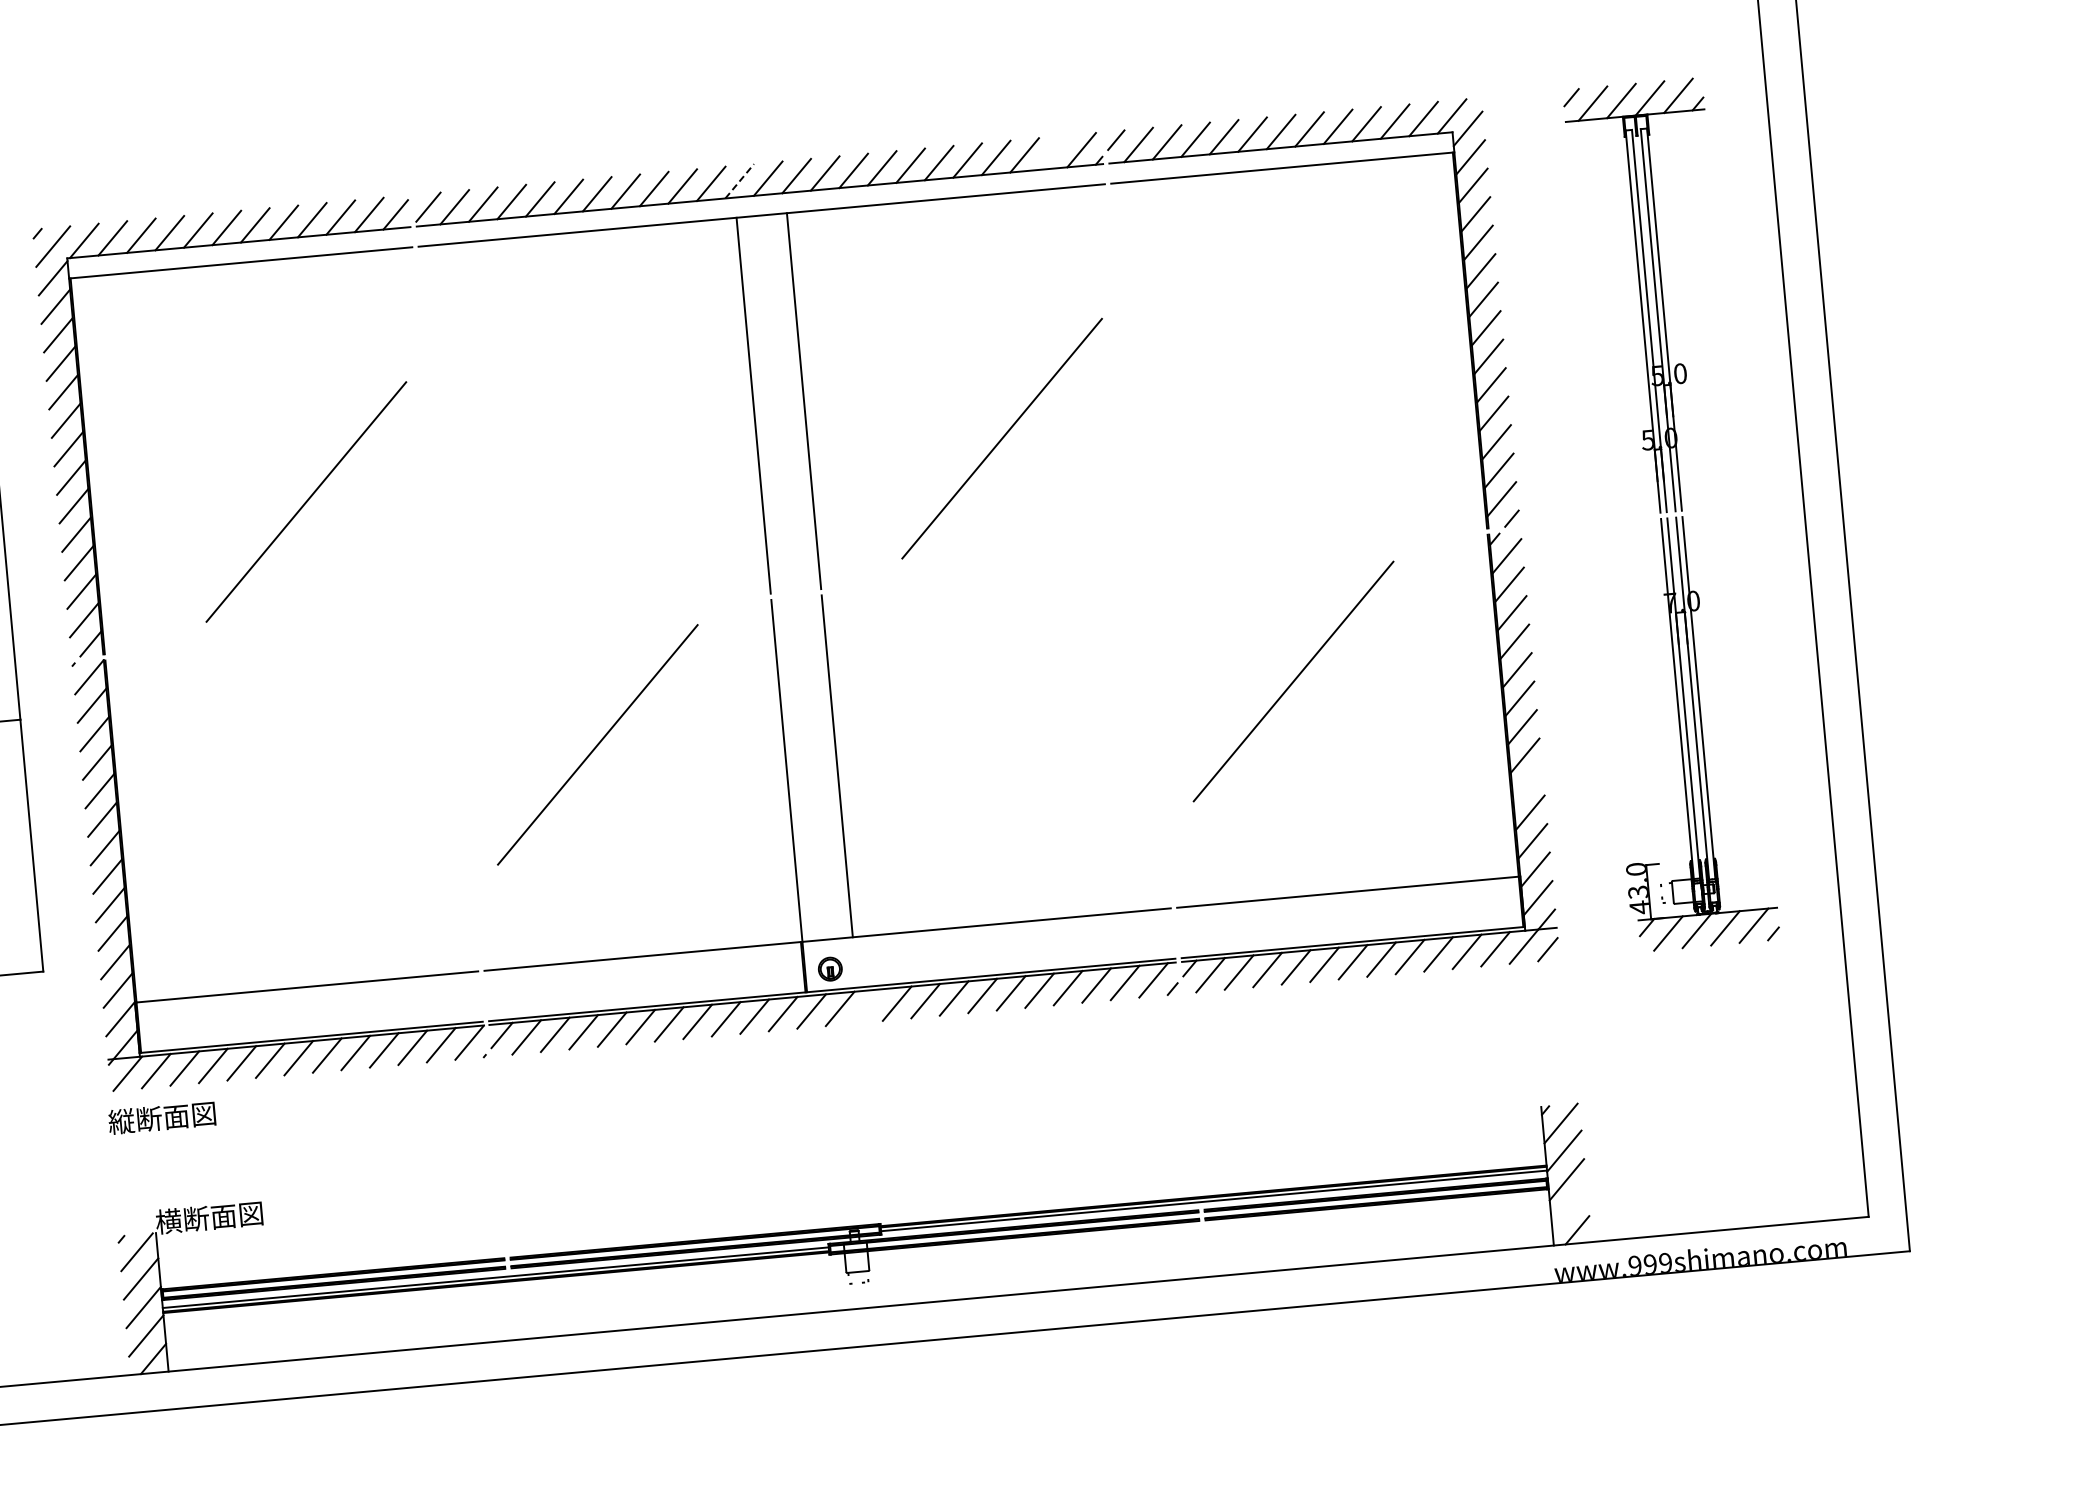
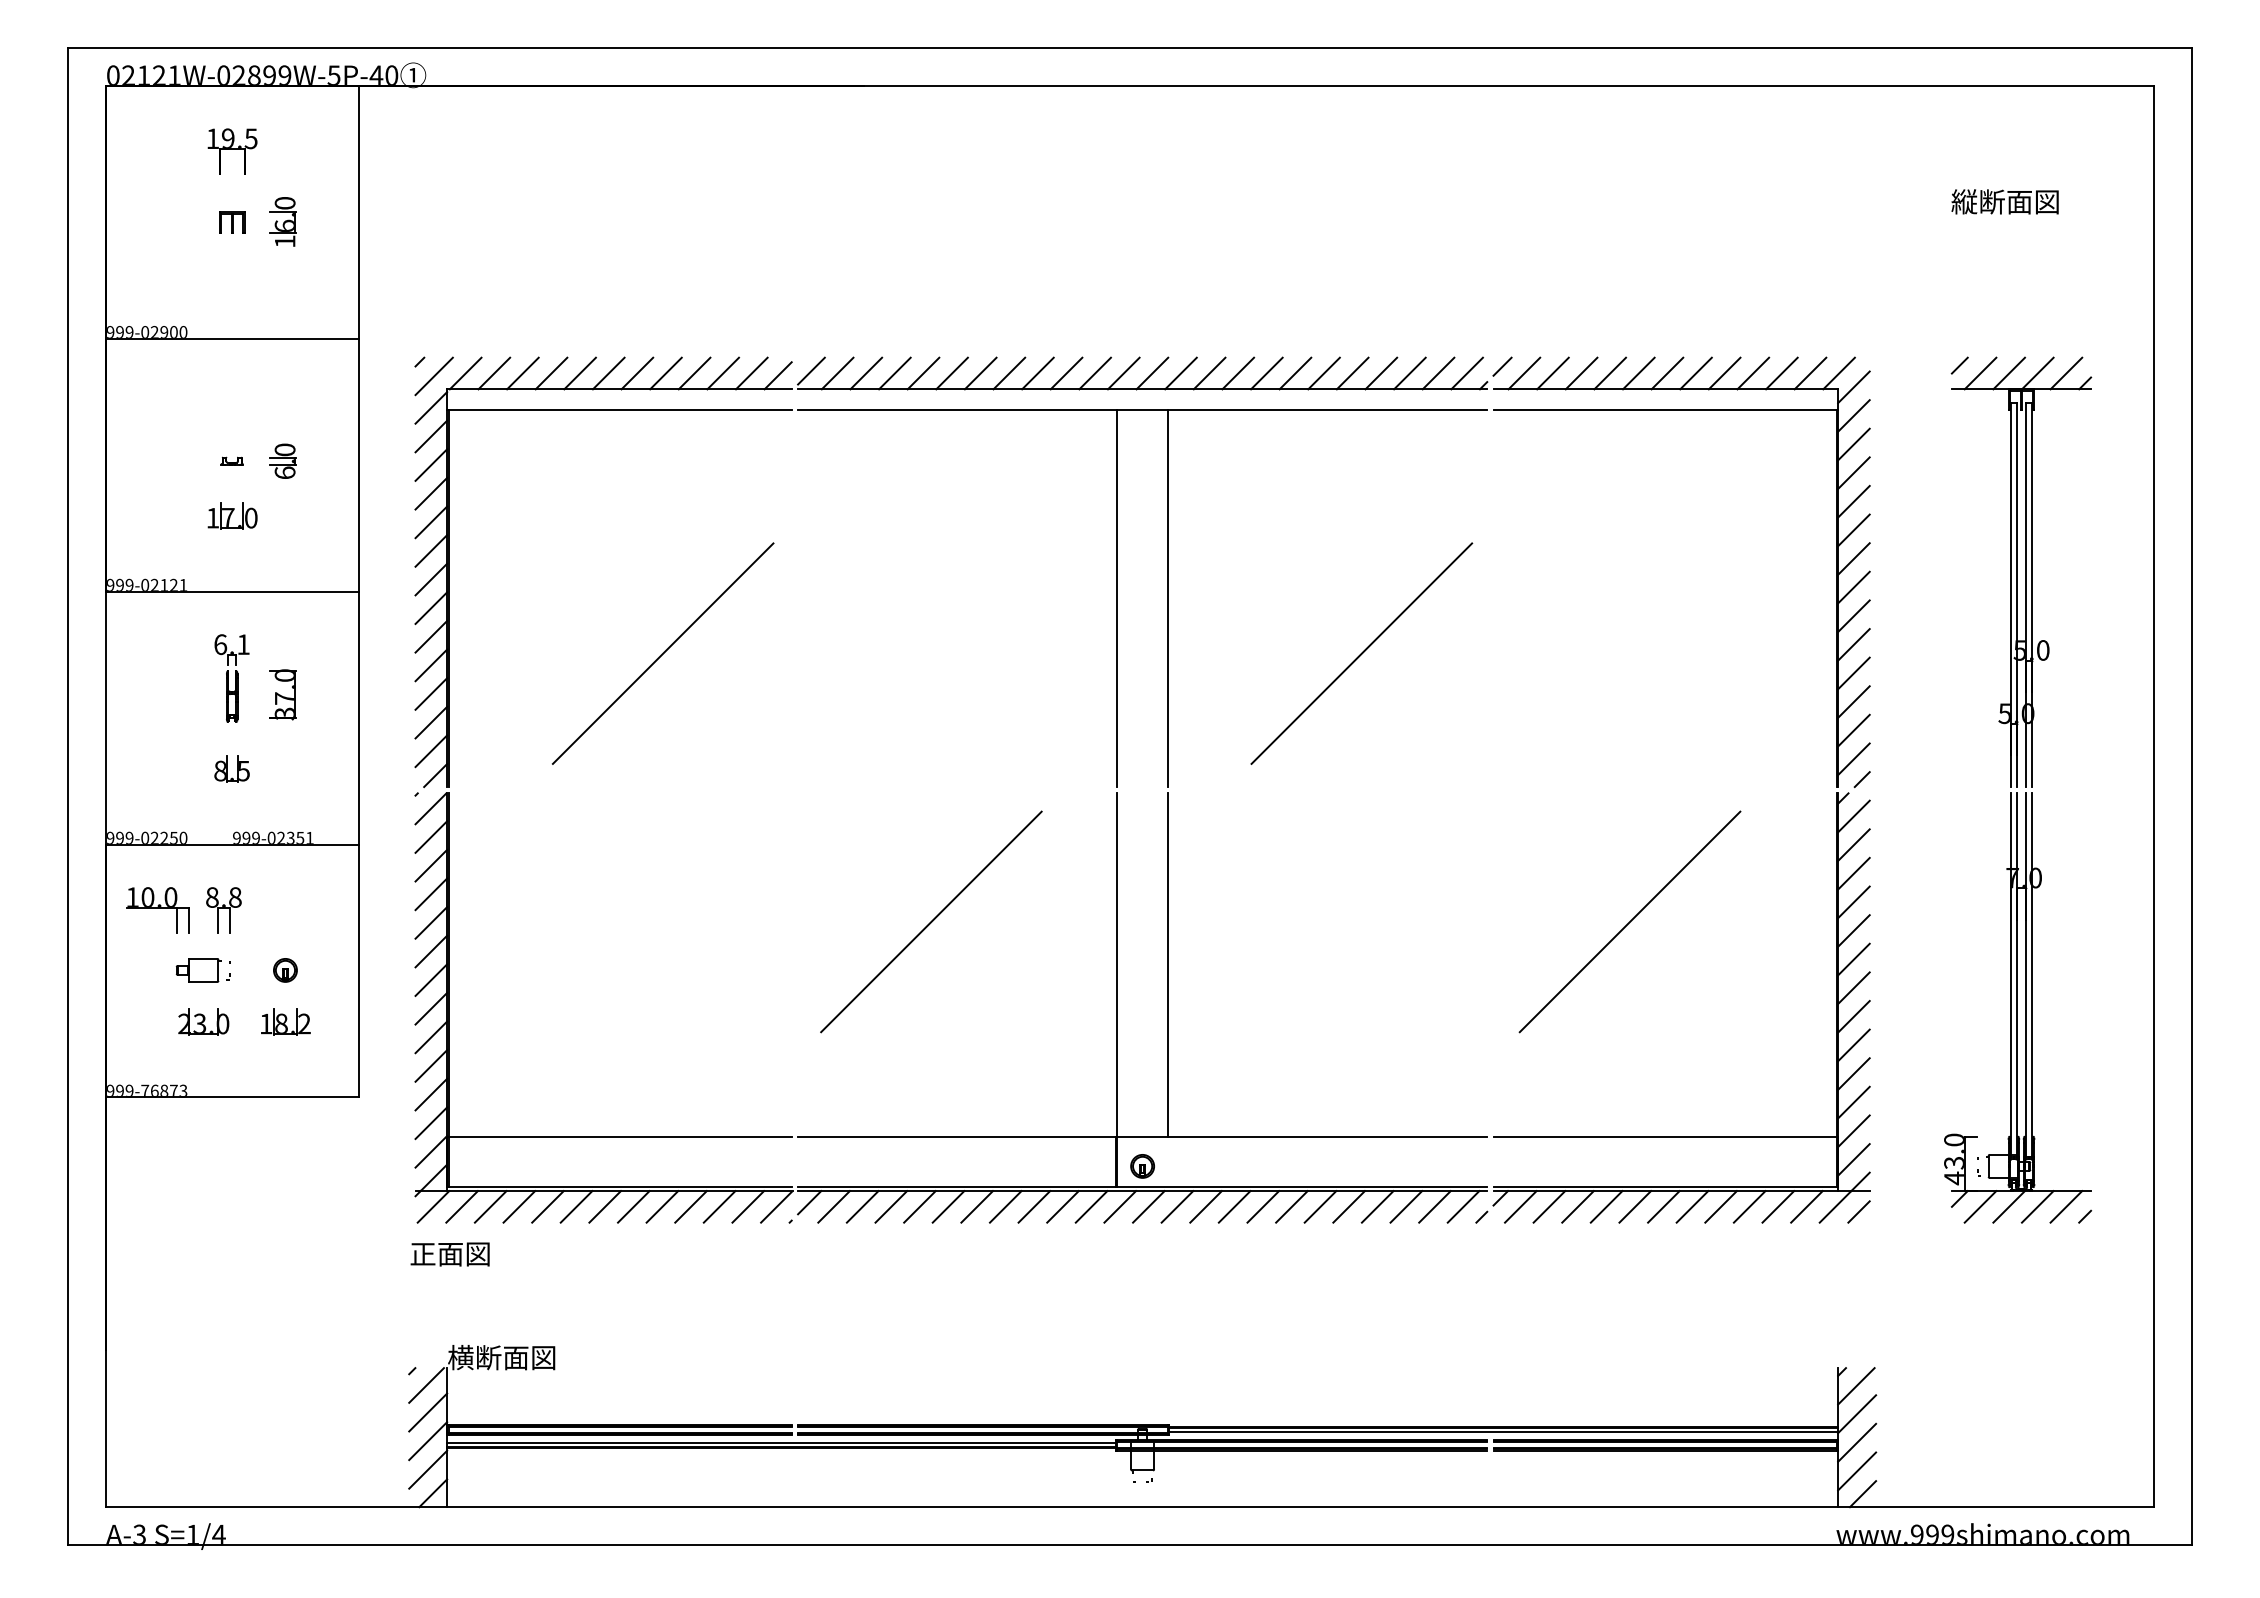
line: (1053, 152) -> (1438, 373), added
line: (740, 181) -> (1124, 373), dashed -> solid
line: (1527, 784) -> (1853, 1045), added
line: (868, 1005) -> (1177, 1206), added
text: (161, 1117) -> (463, 1253), 縦断面図 -> 正面図
line: (1569, 1208) -> (1857, 1471), added

